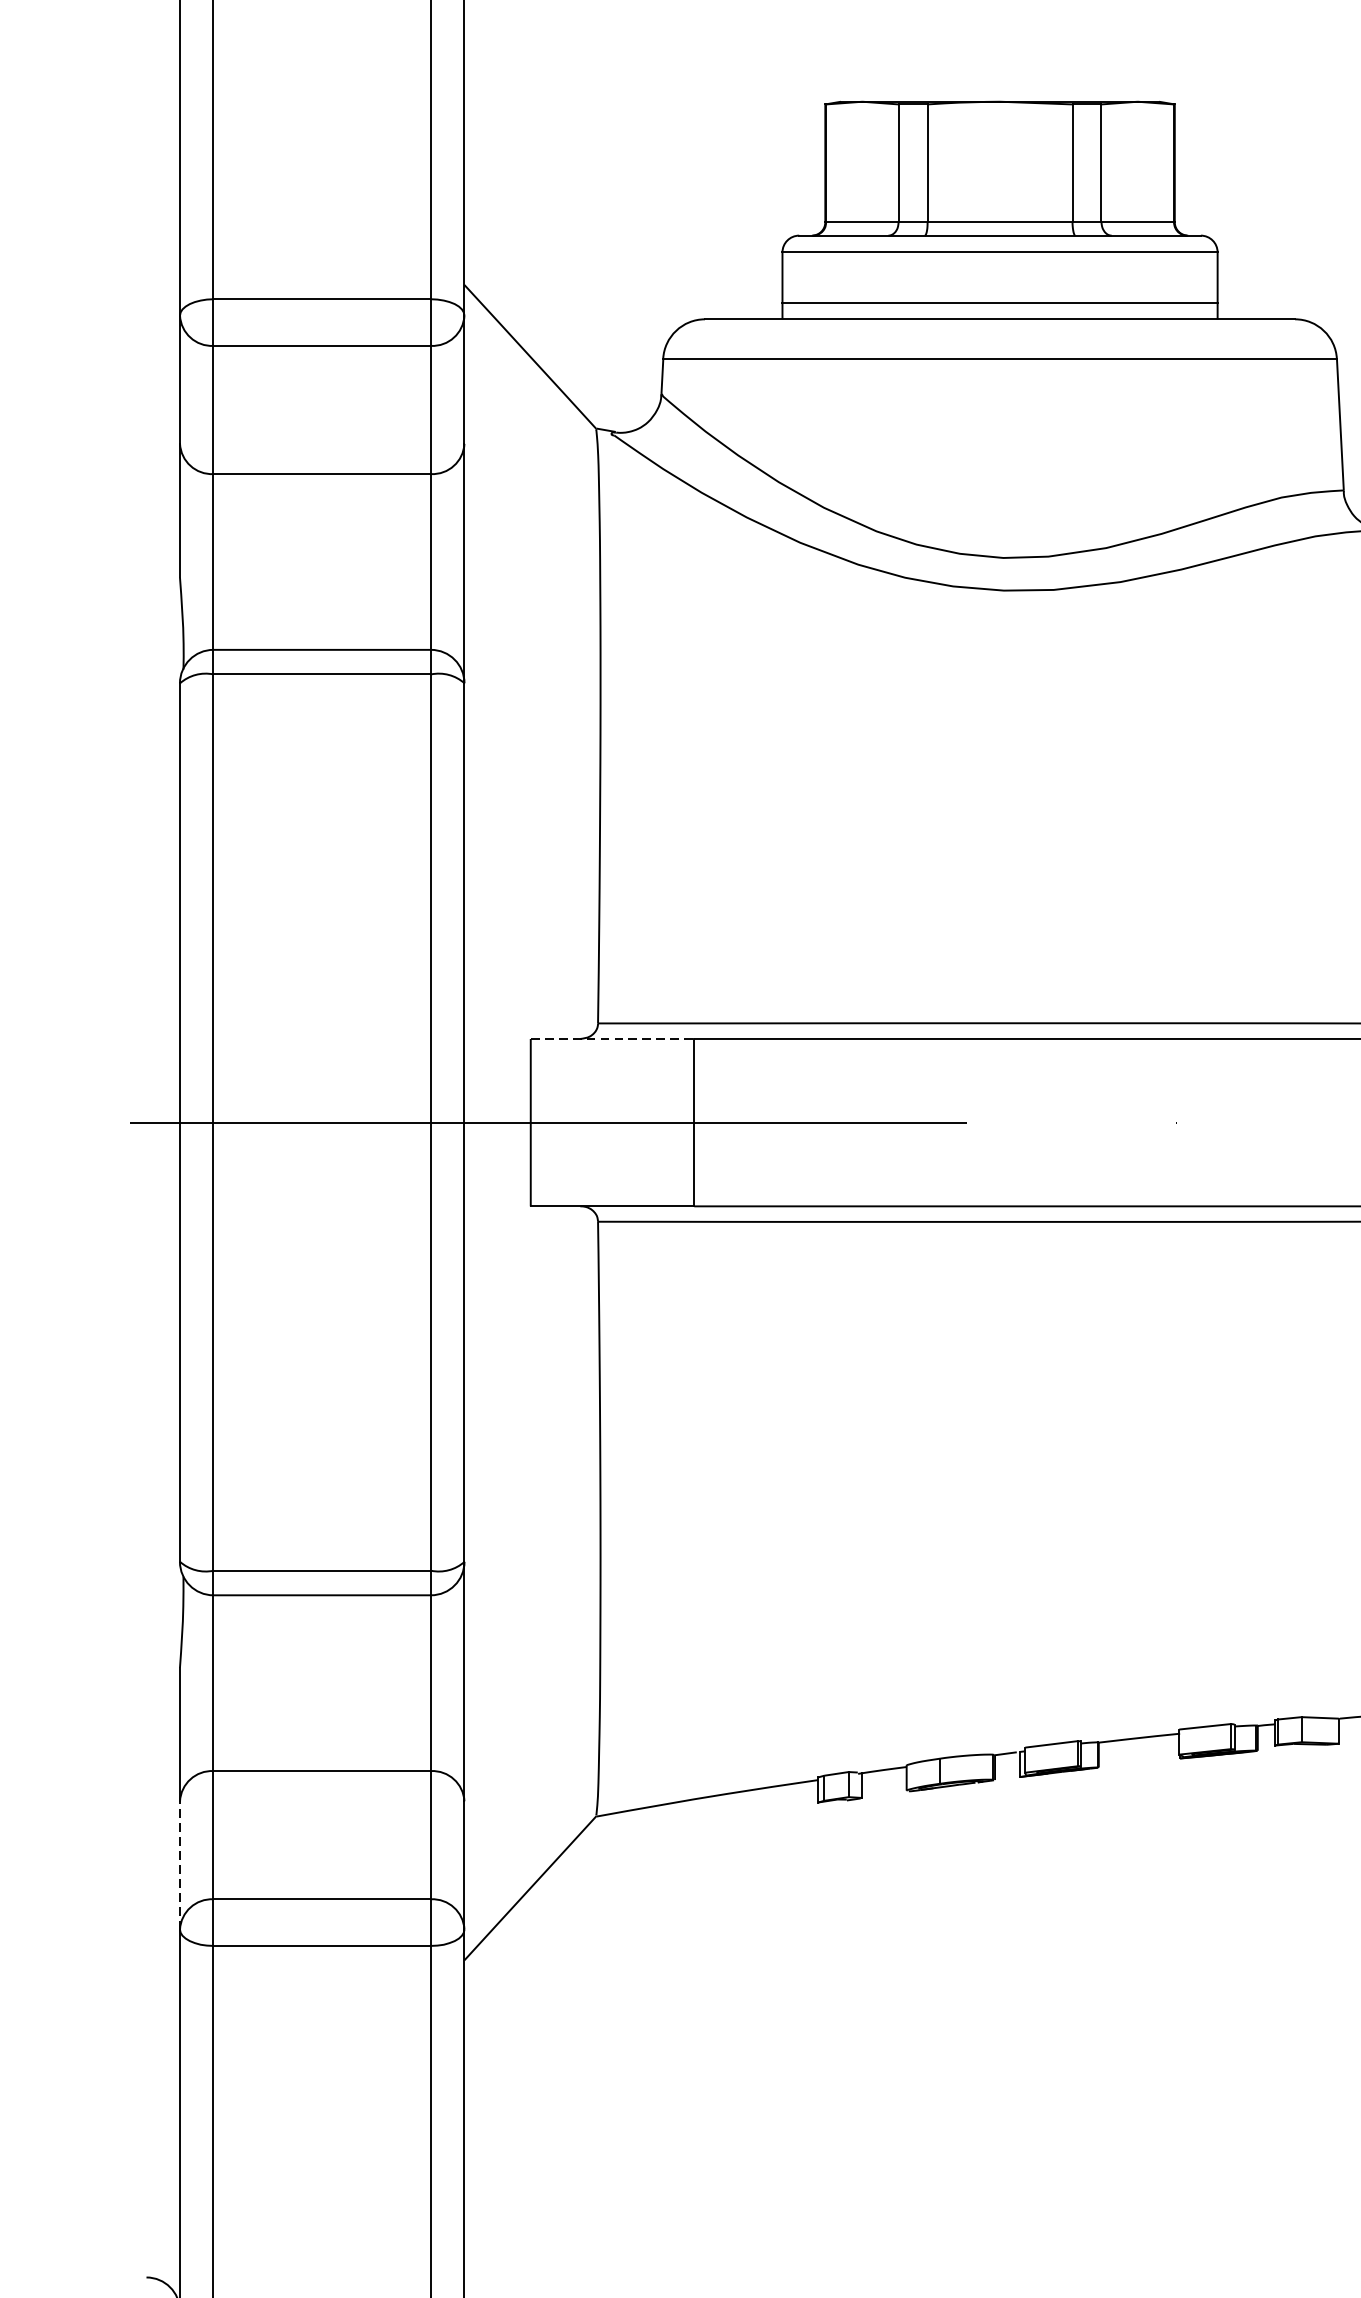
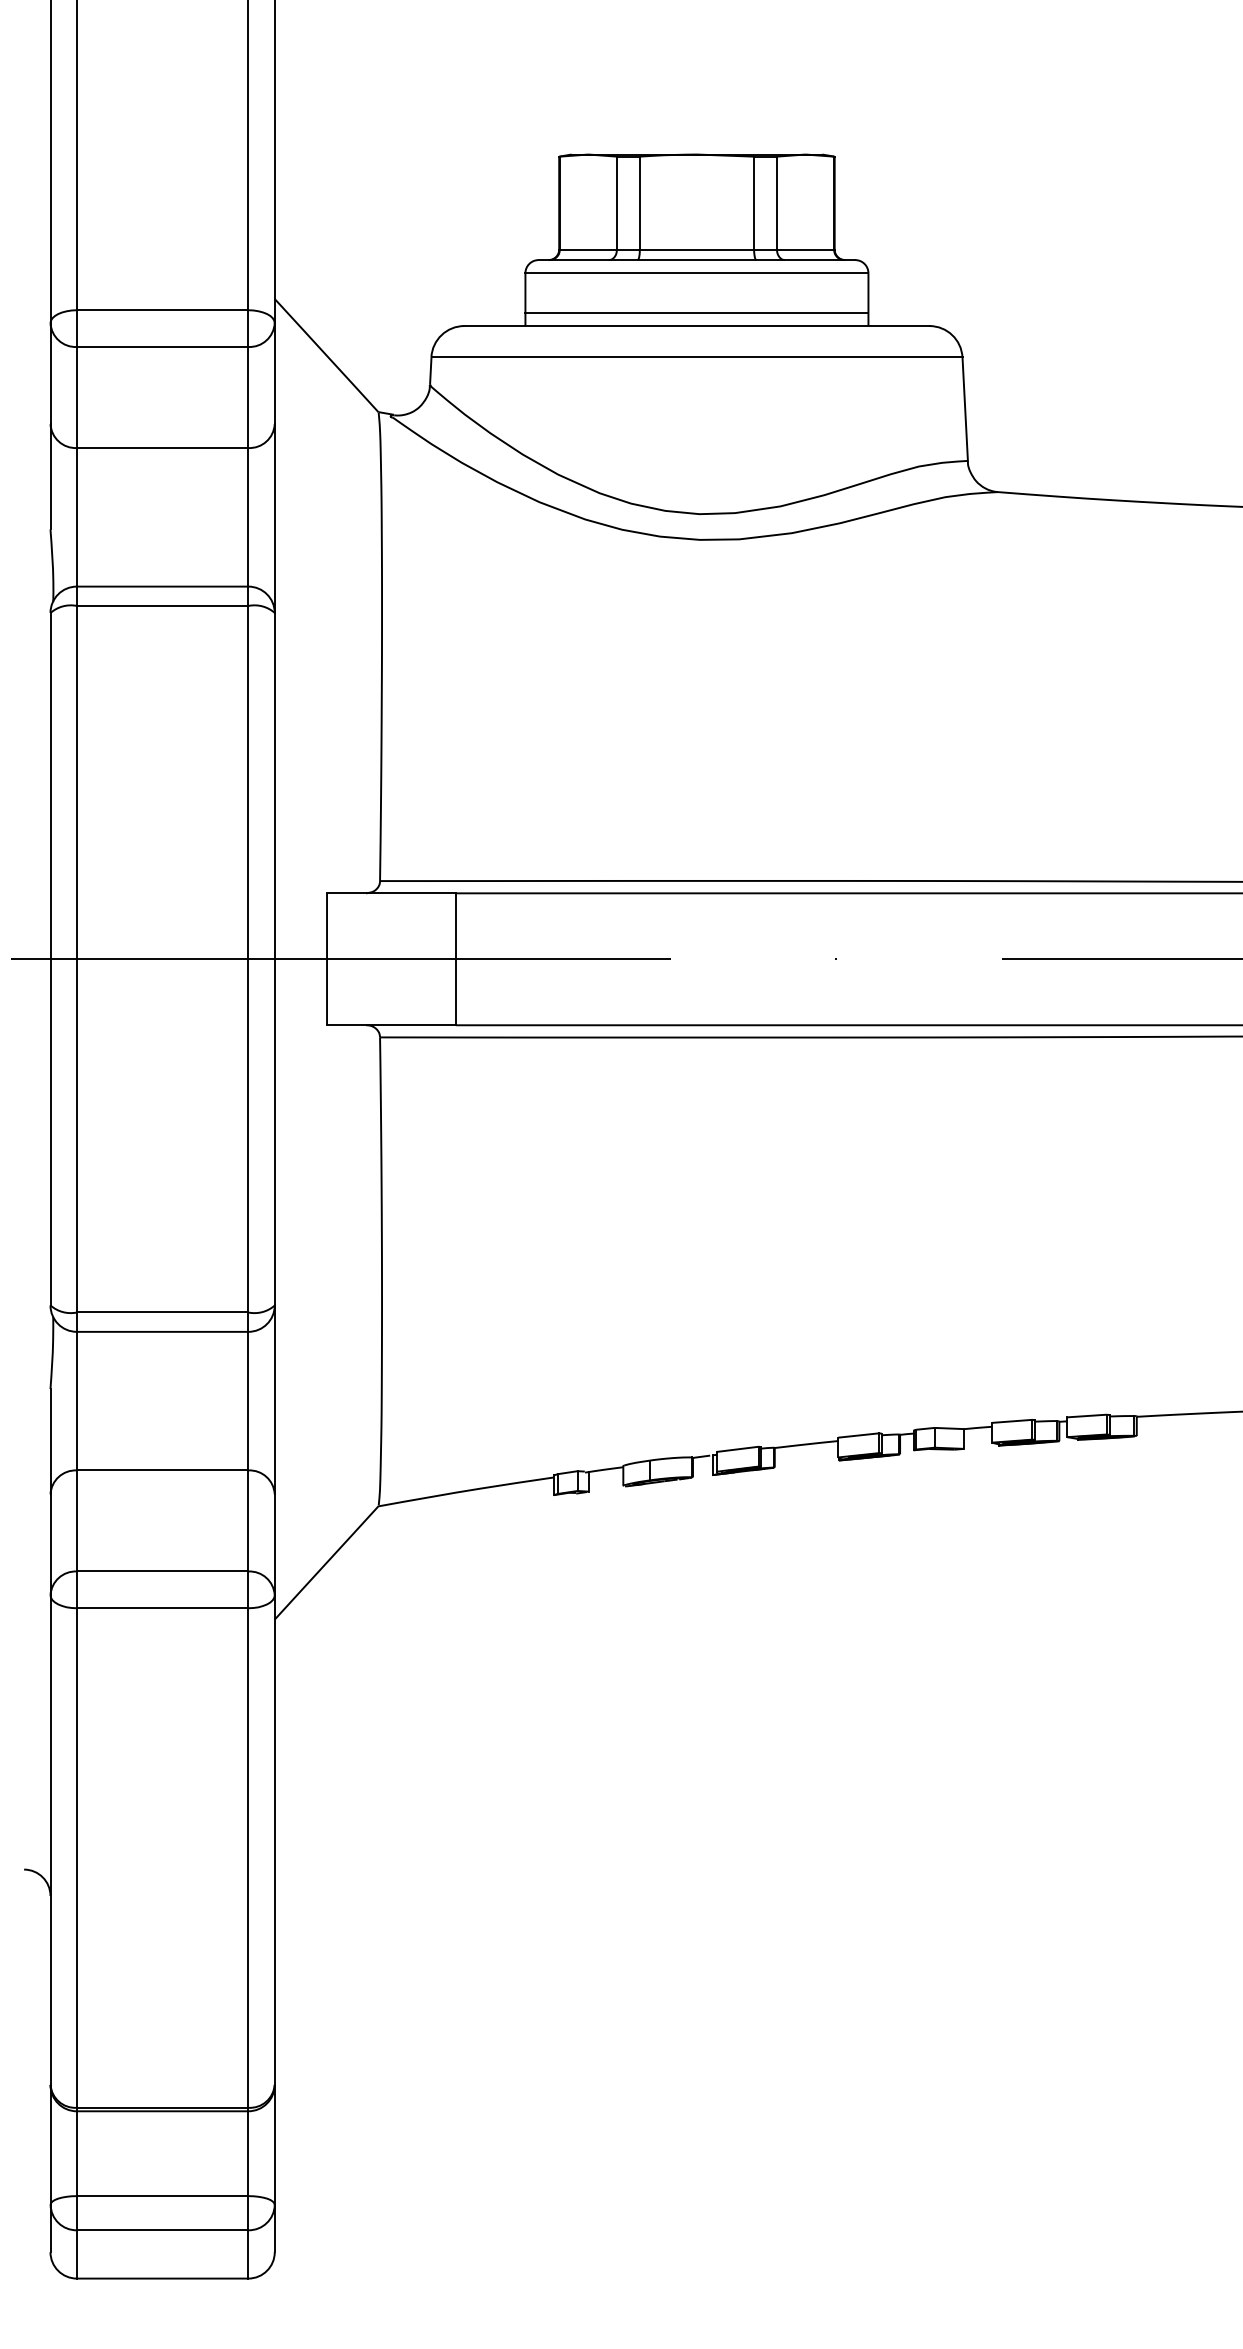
line: (612, 1039) -> (391, 893), dashed -> solid
line: (179, 1865) -> (50, 1544), dashed -> solid

